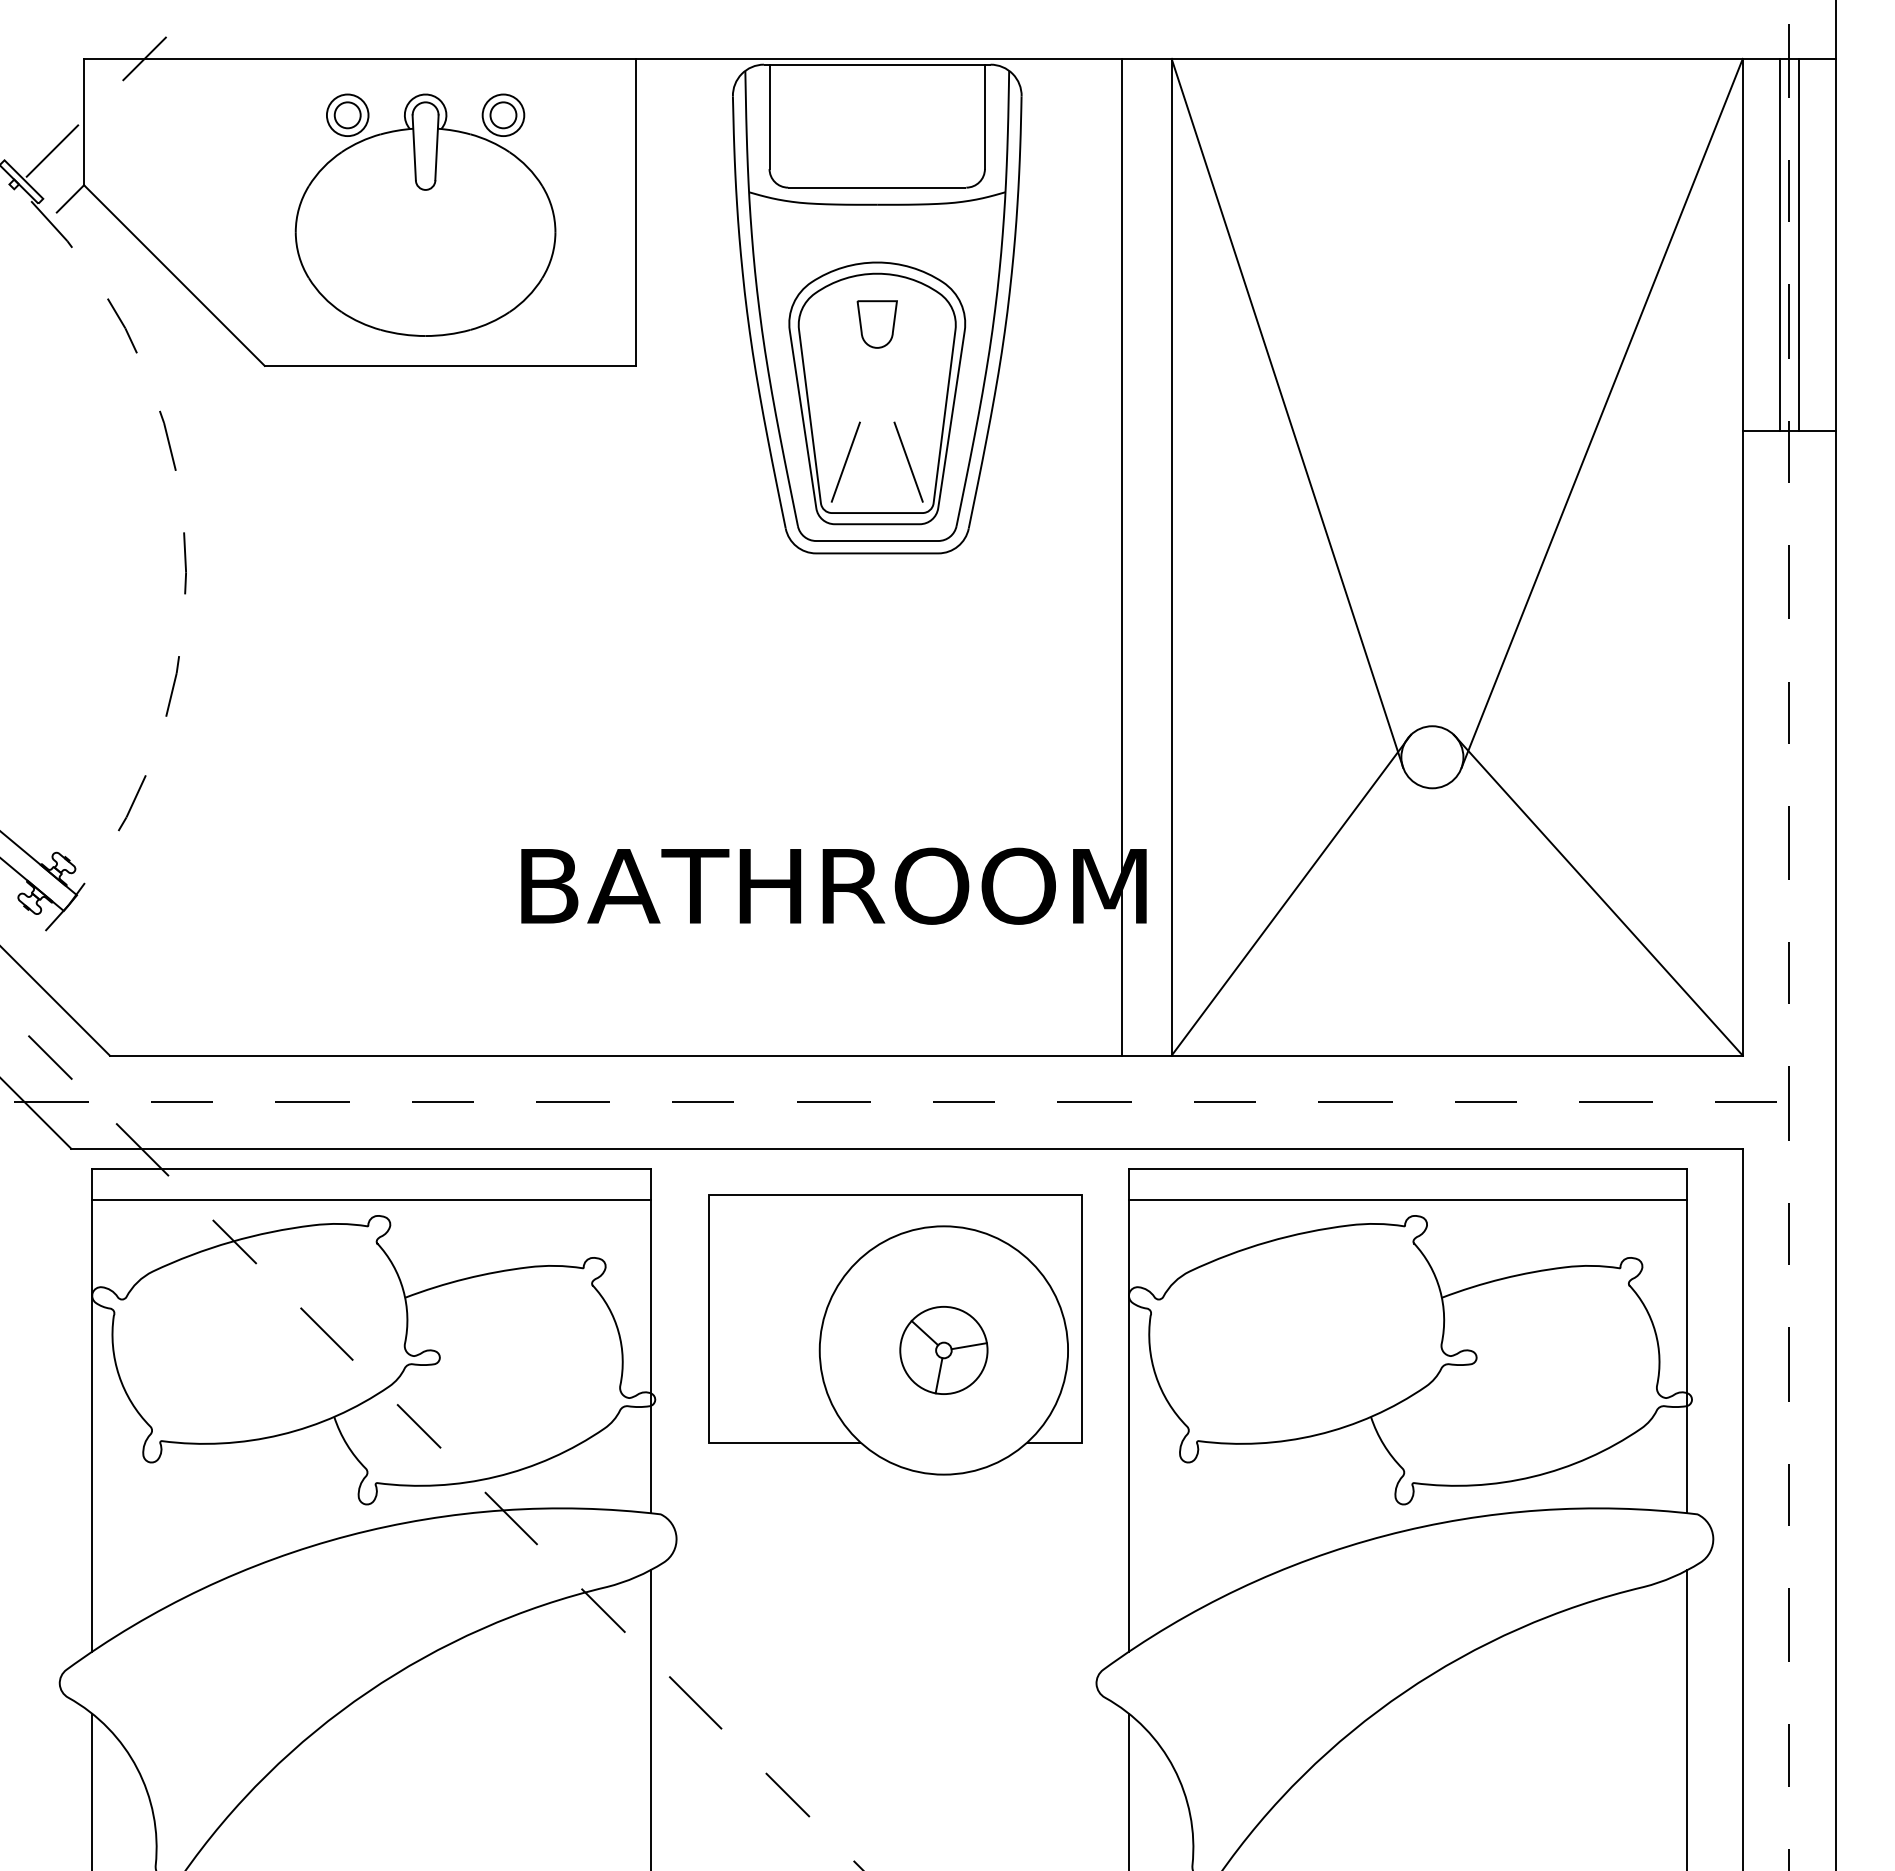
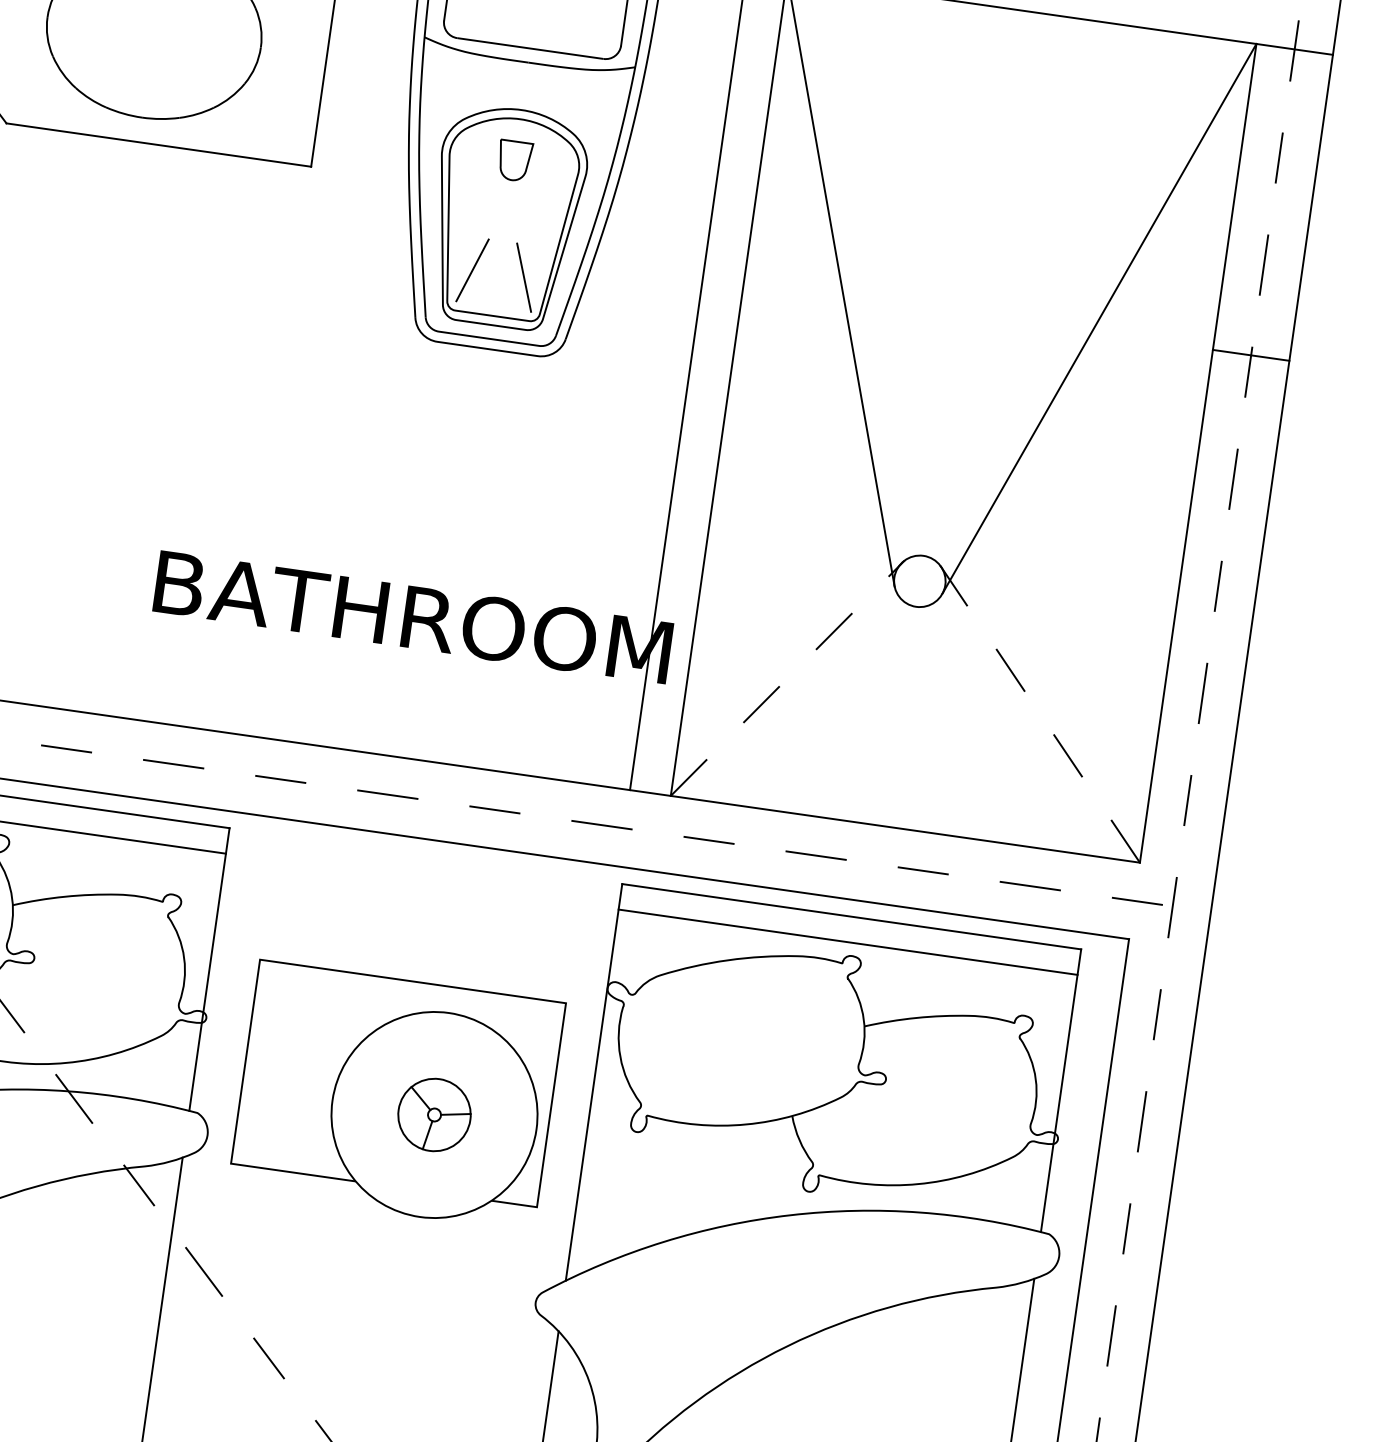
line: (1780, 244) -> (1265, 200), removed
line: (1798, 244) -> (1280, 202), removed
line: (1291, 894) -> (788, 677), solid -> dashed
line: (1598, 895) -> (1040, 714), solid -> dashed
part: (895, 1334) -> (396, 1096), moved

